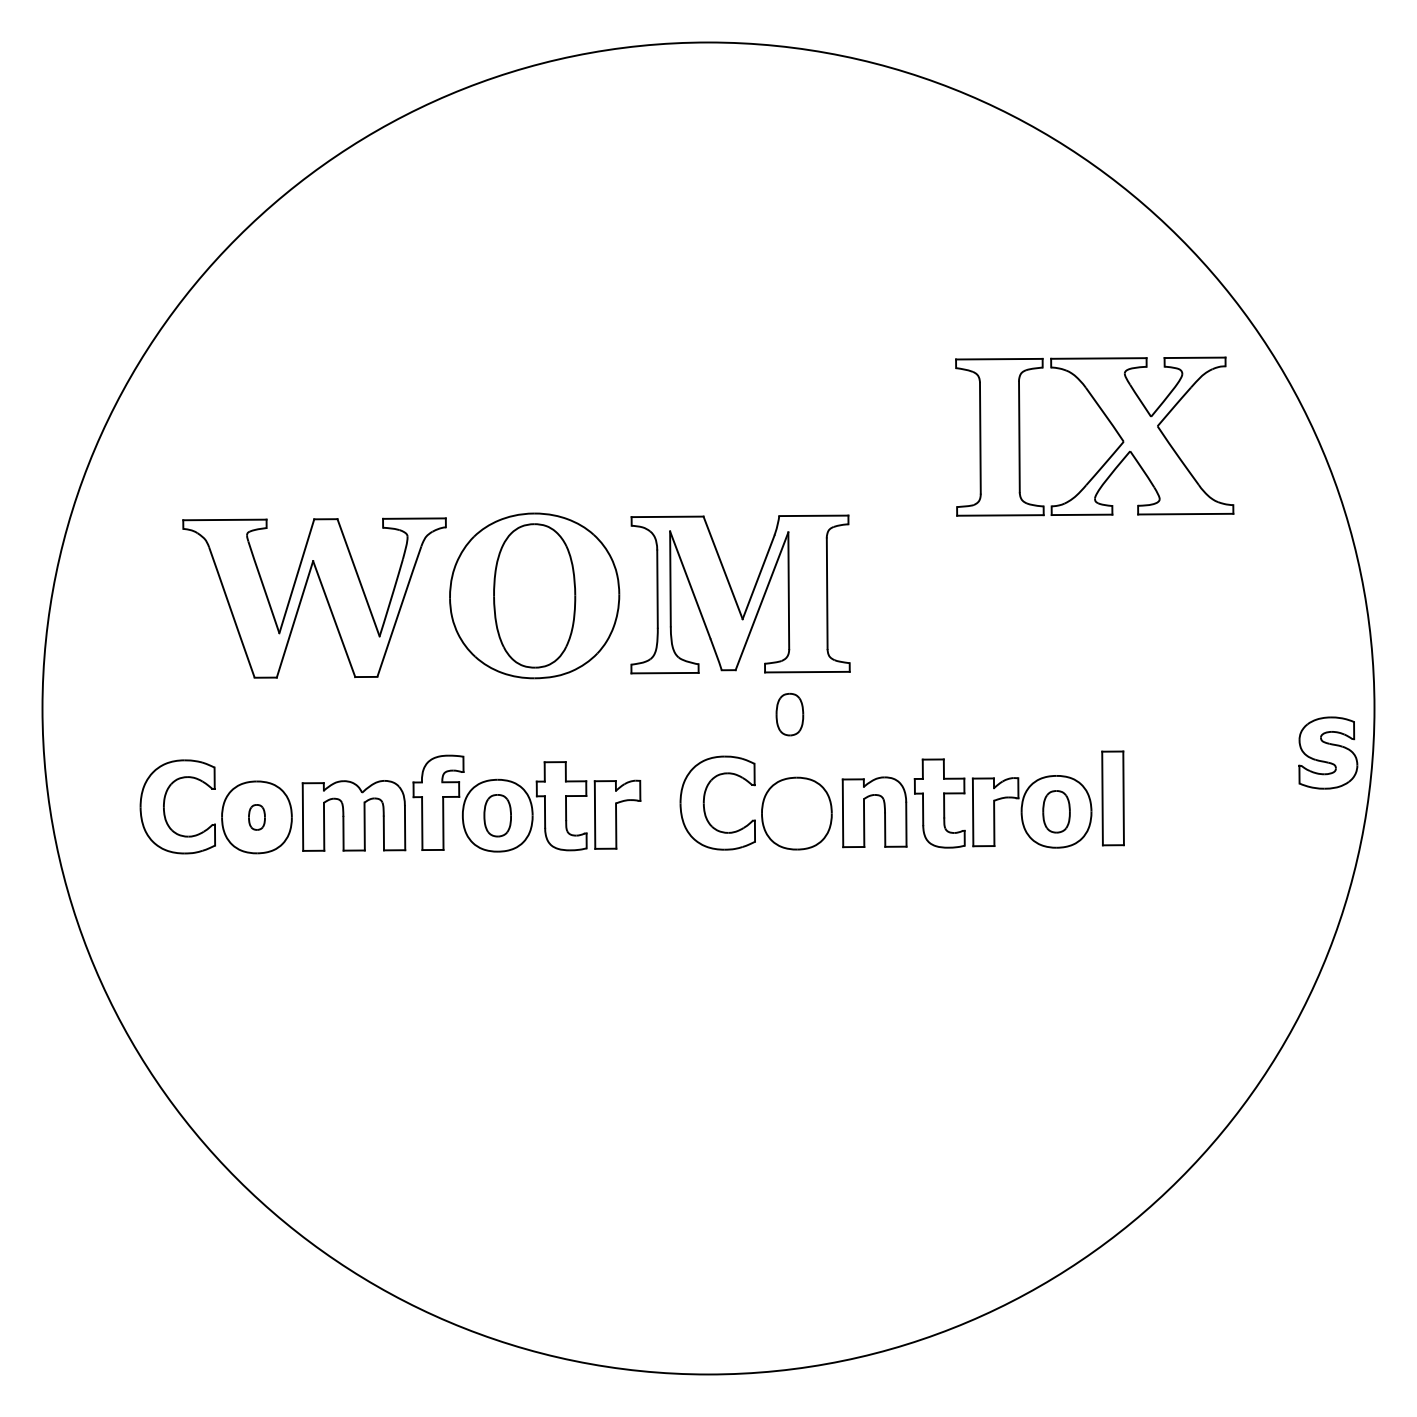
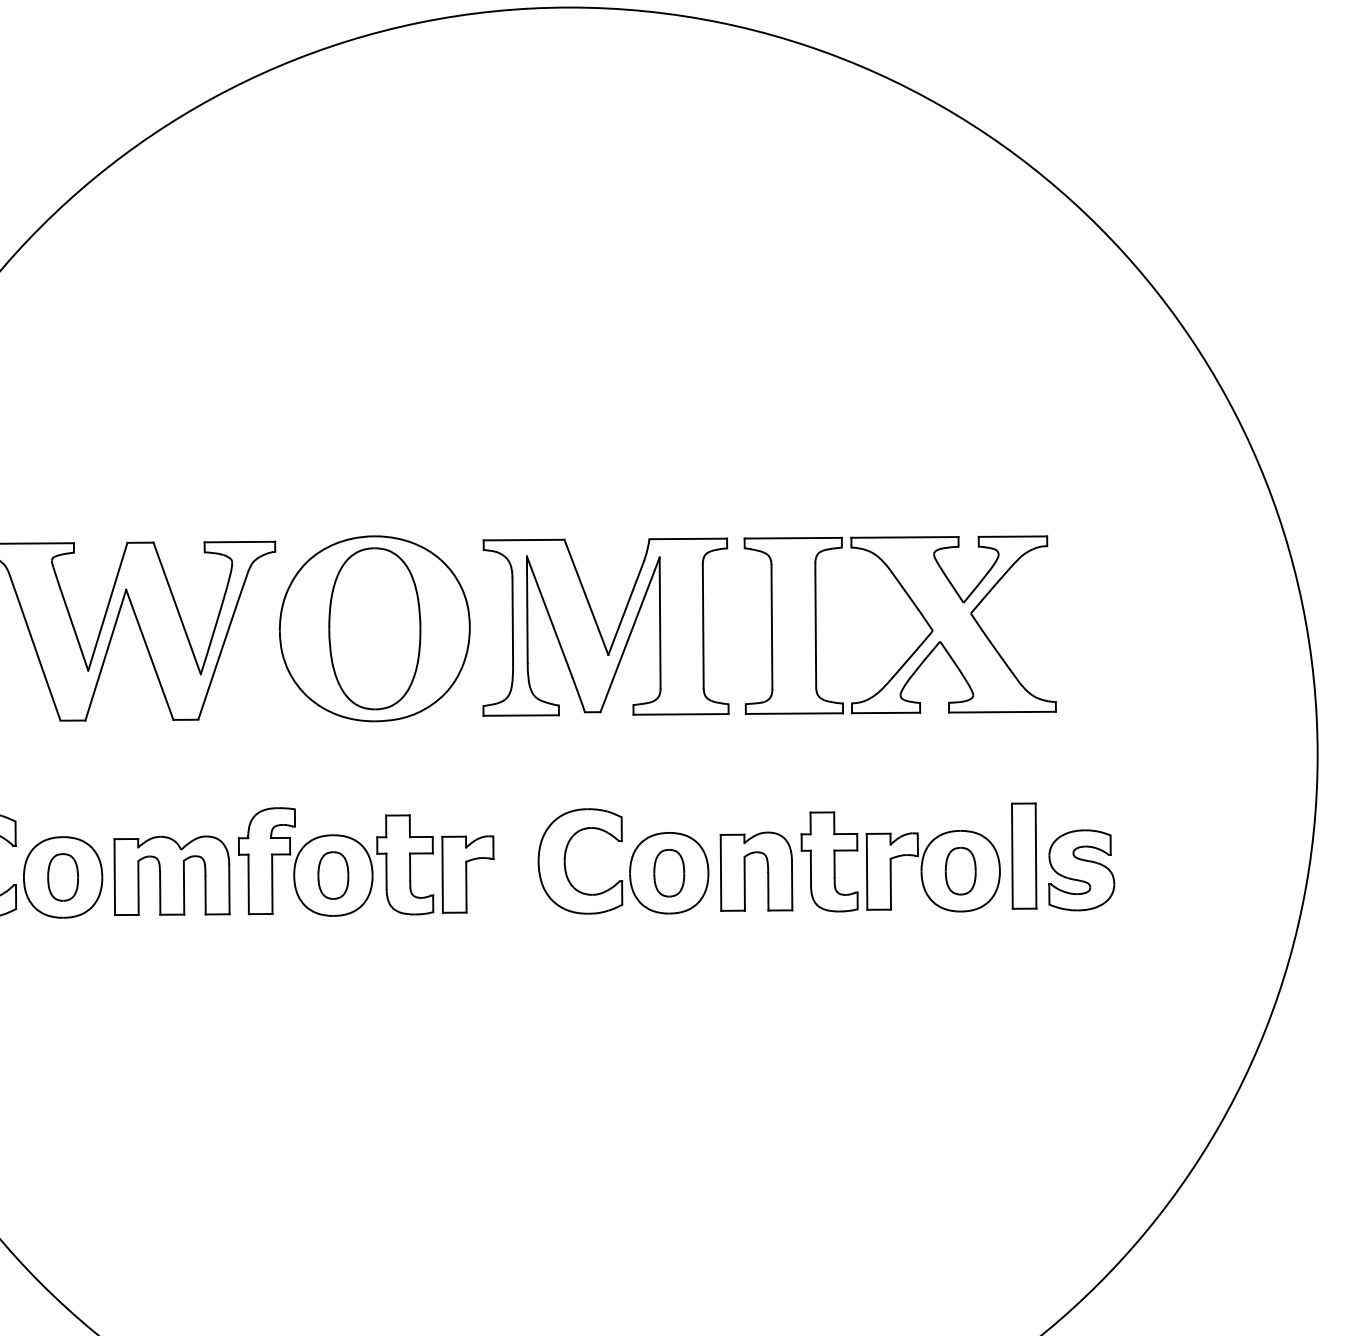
part: (1110, 424) -> (918, 611), moved
part: (789, 714) -> (668, 873), moved
part: (1328, 752) -> (1081, 869), moved
part: (256, 817) -> (62, 877), size x1.67

